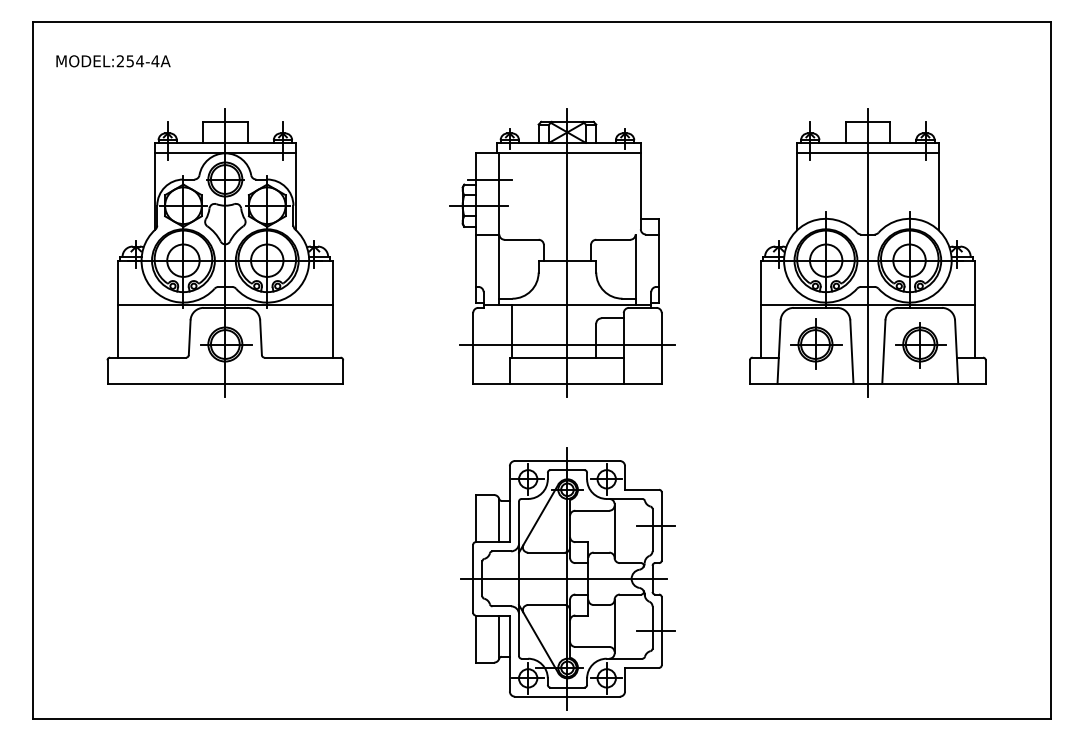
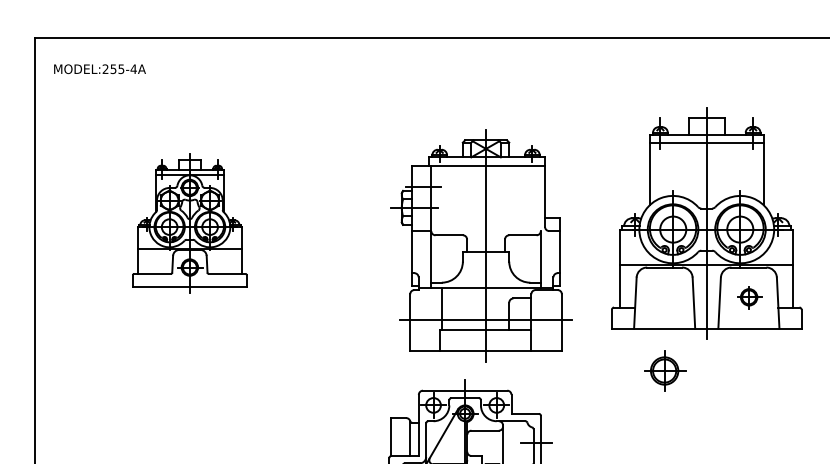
text: (140, 61) -> (121, 69), MODEL:254-4A -> MODEL:255-4A
part: (224, 252) -> (189, 222), size x0.6
part: (562, 252) -> (482, 245), moved
part: (816, 343) -> (665, 370), moved
part: (920, 345) -> (749, 297), size x0.6

